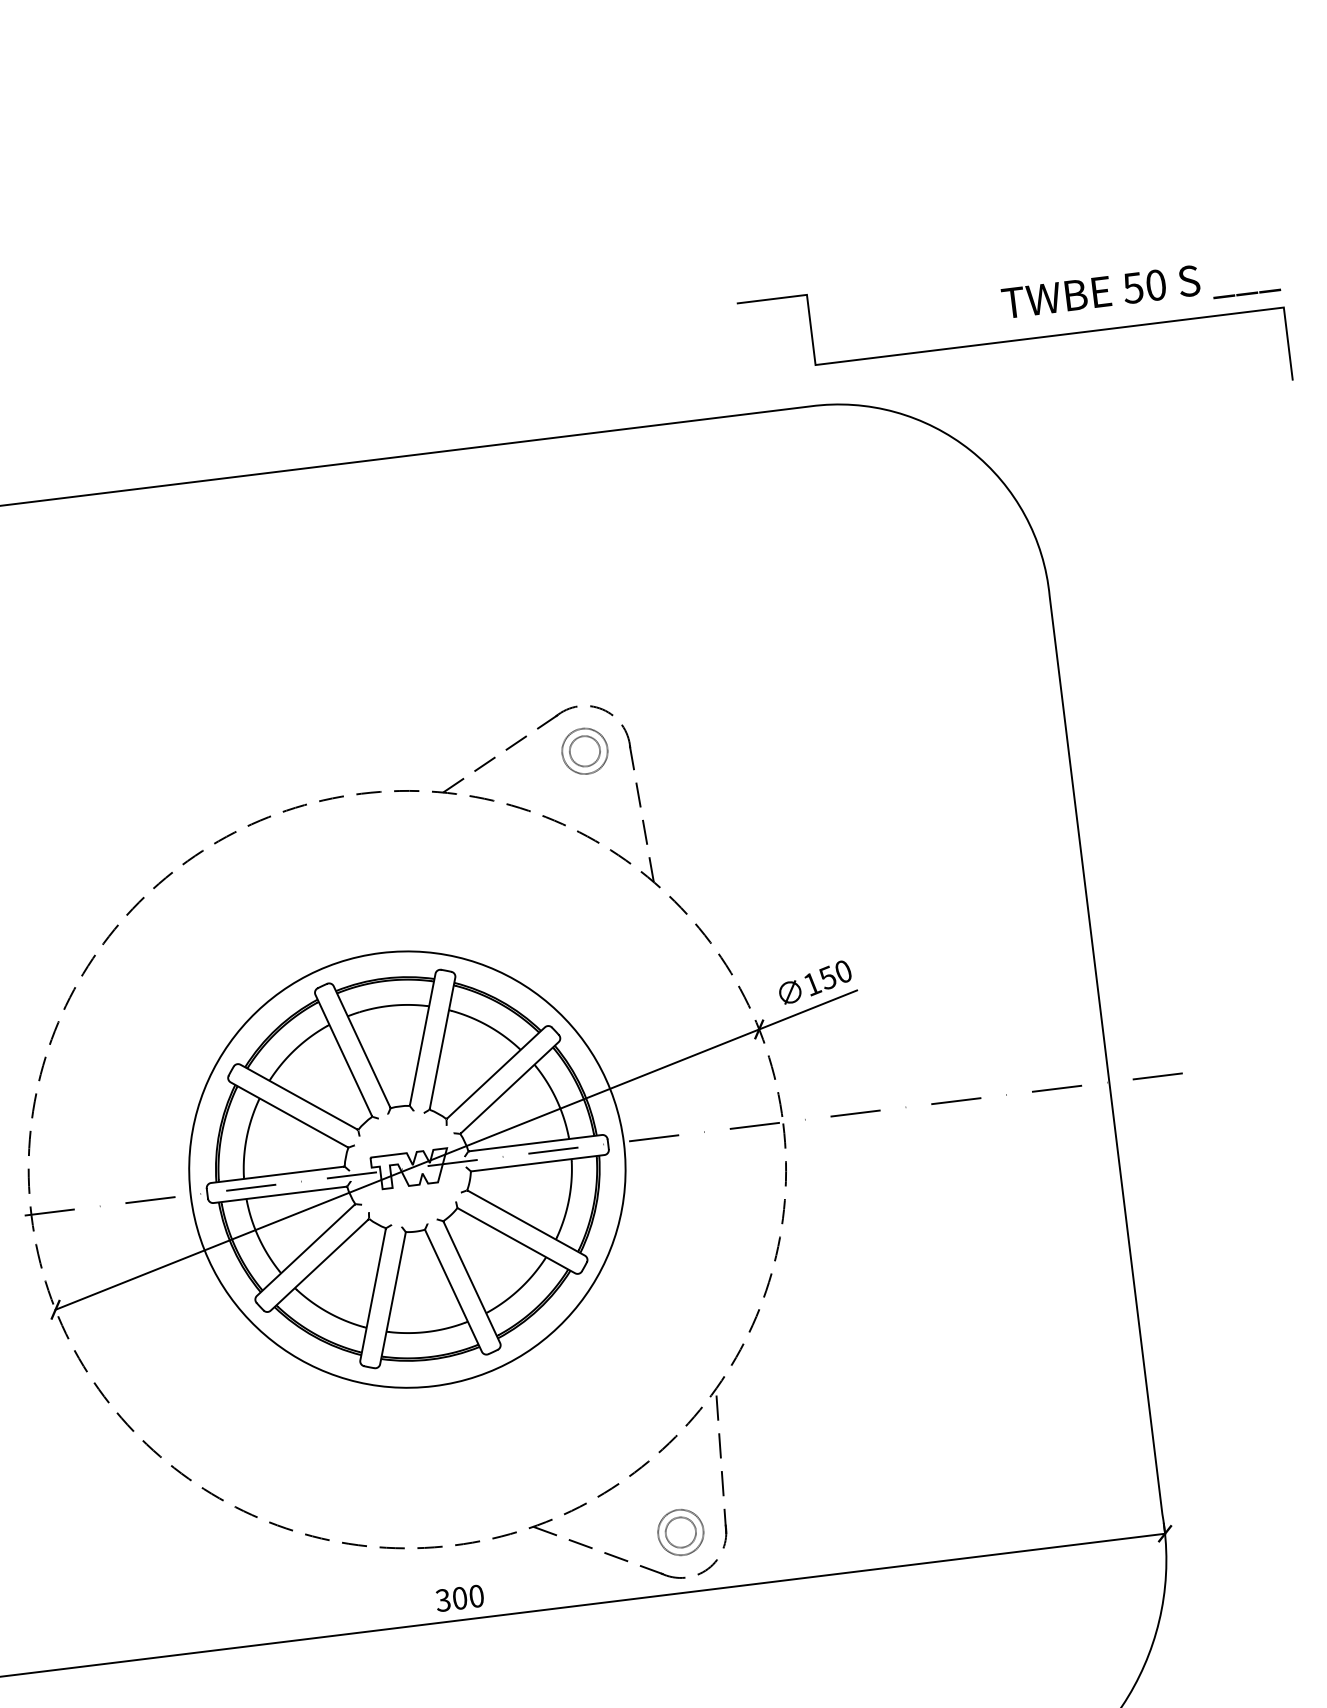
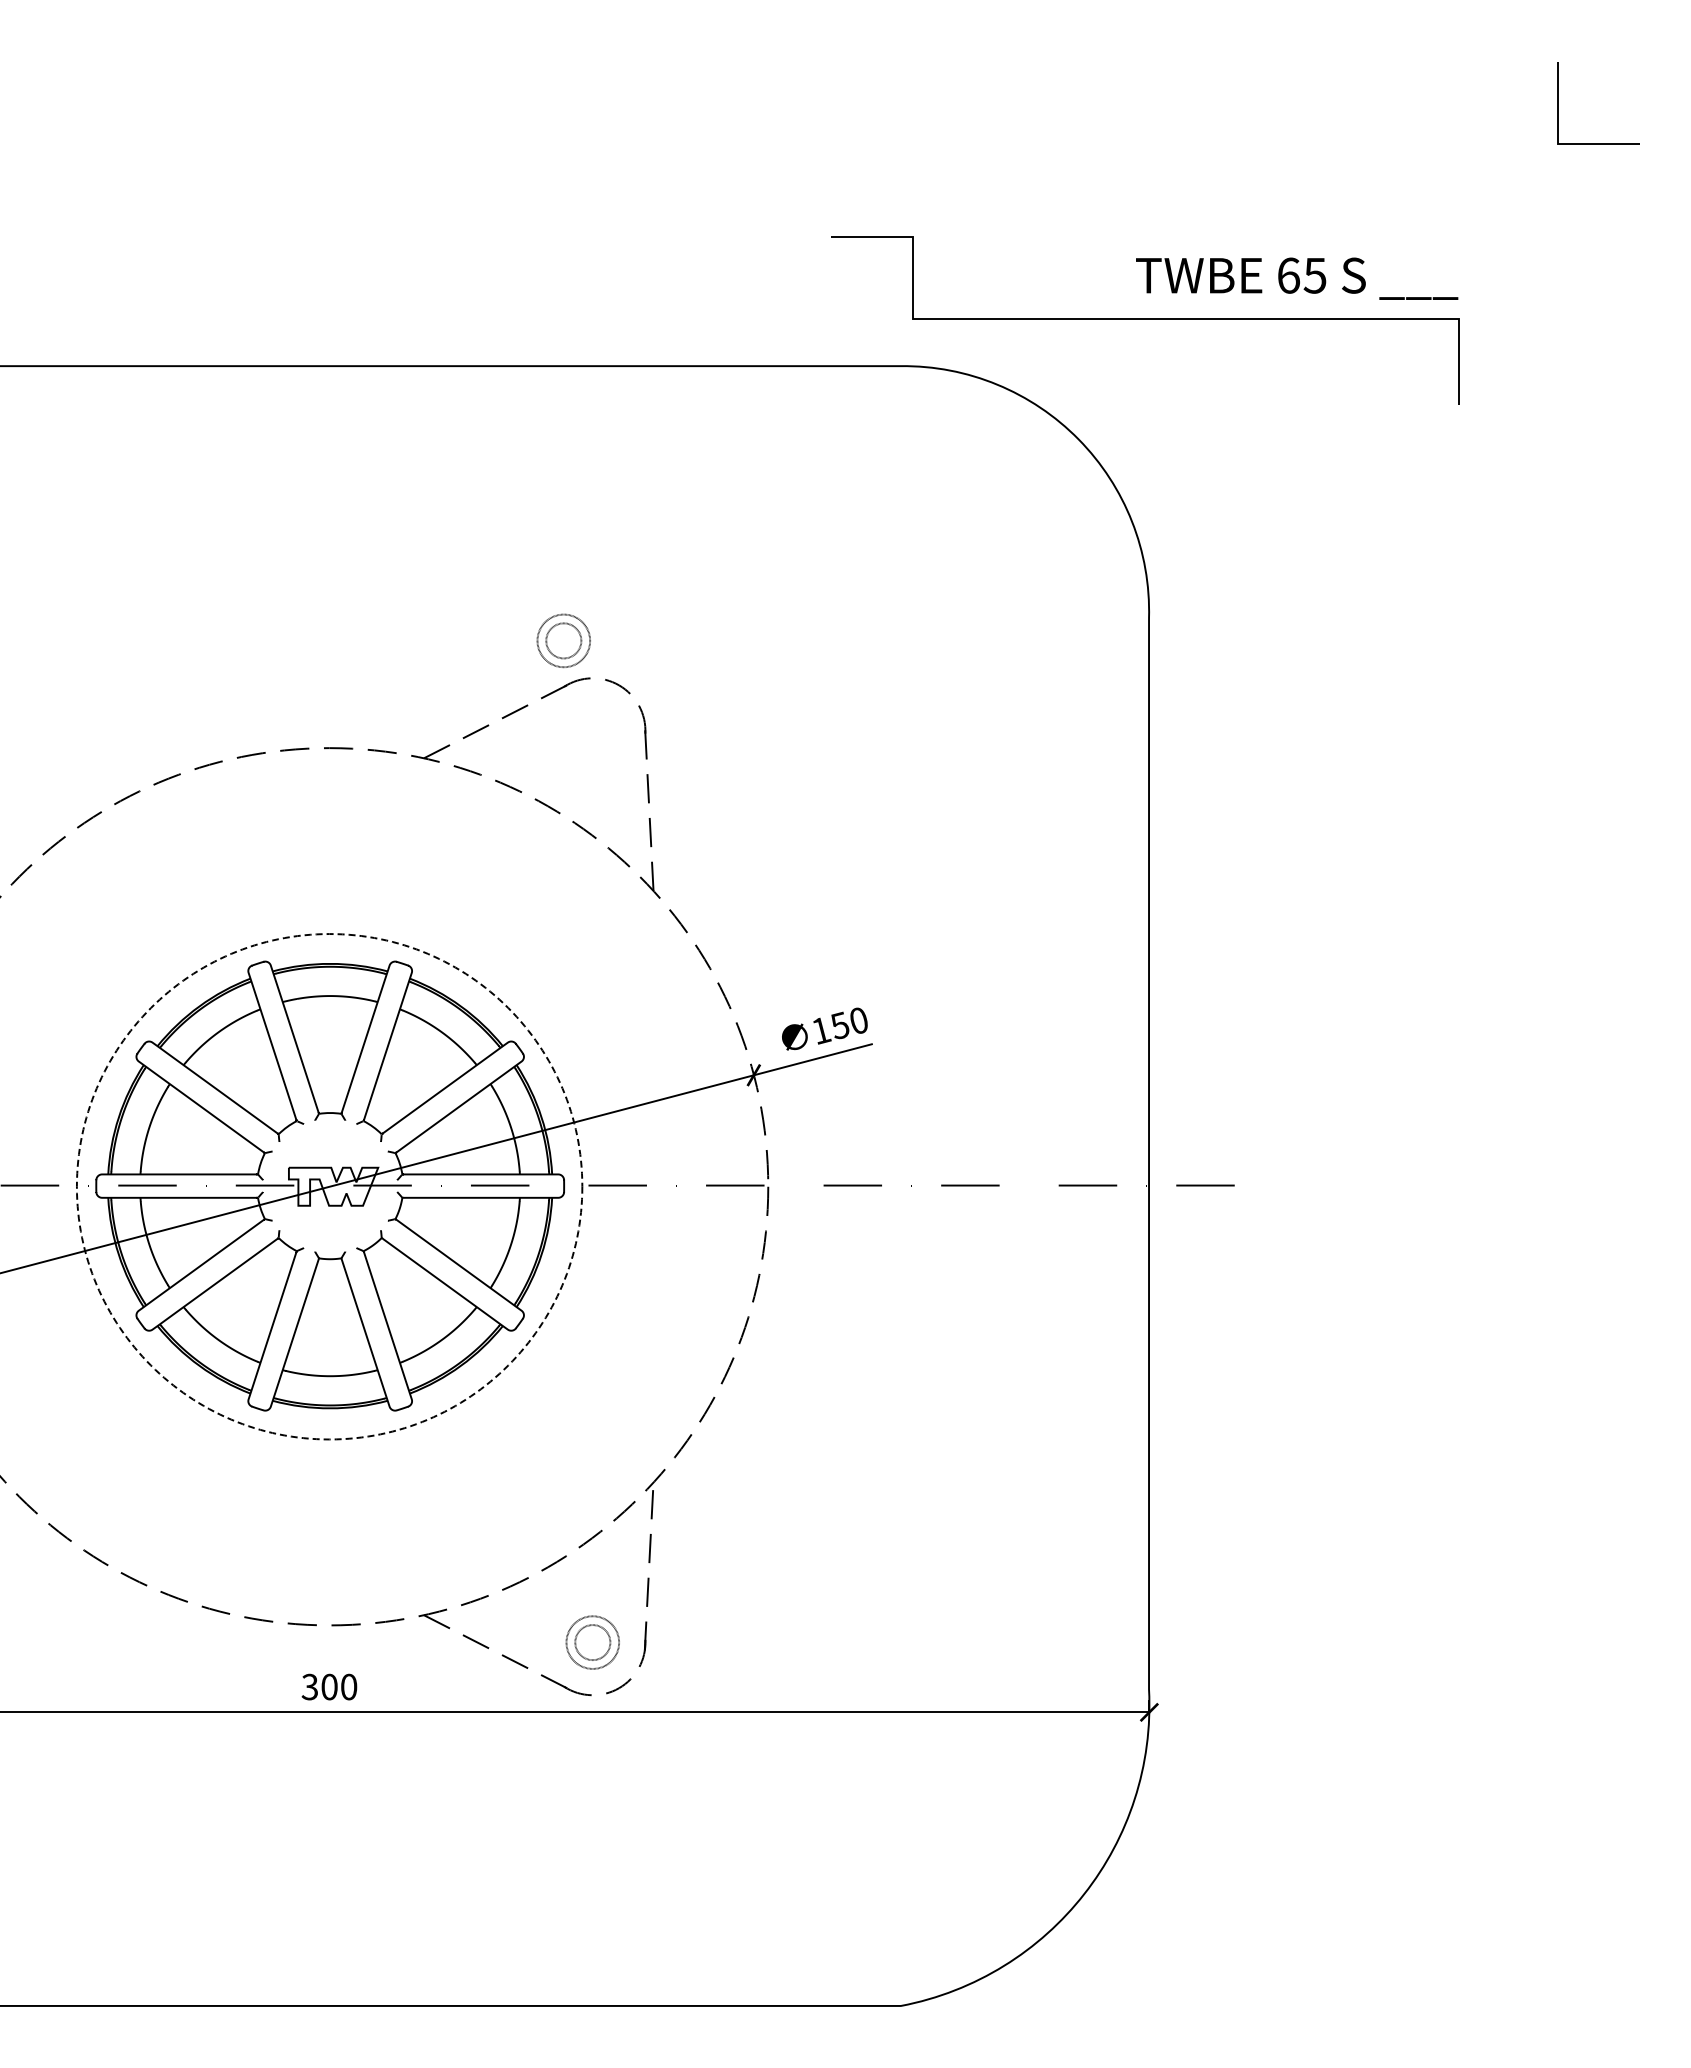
text: (1144, 286) -> (1301, 275), 50 -> 65
part: (584, 751) -> (563, 640), moved
circle: (407, 1169) -> (329, 1186), solid -> dashed

